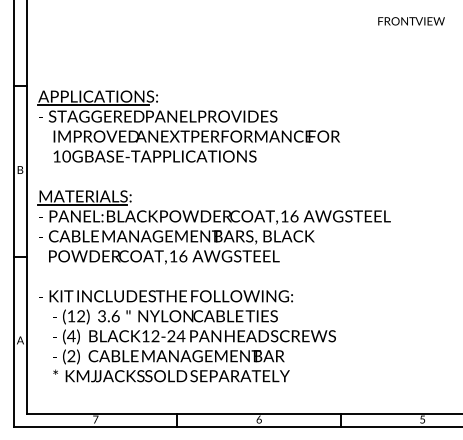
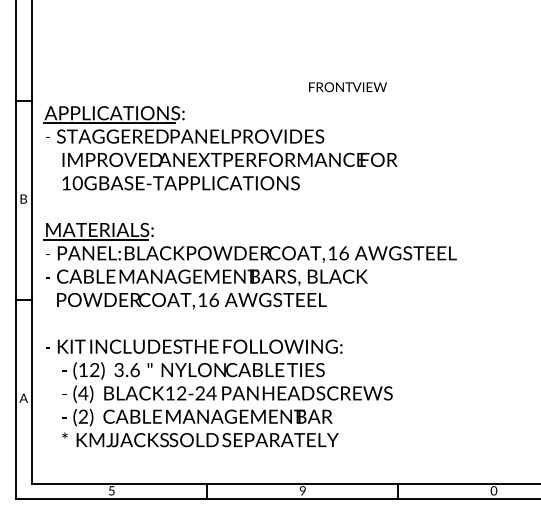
text: (411, 21) -> (347, 87), moved
text: (95, 419) -> (111, 490), 7 -> 5
text: (258, 419) -> (302, 490), 6 -> 9
text: (422, 419) -> (493, 490), 5 -> 0

